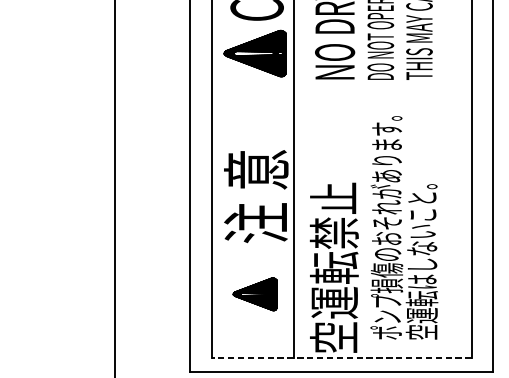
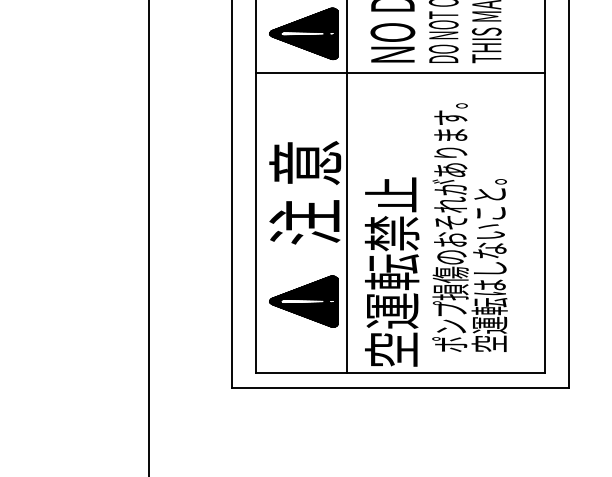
line: (340, 88) -> (399, 72), added
part: (254, 294) -> (303, 301), size x1.43
line: (340, 358) -> (399, 372), dashed -> solid

